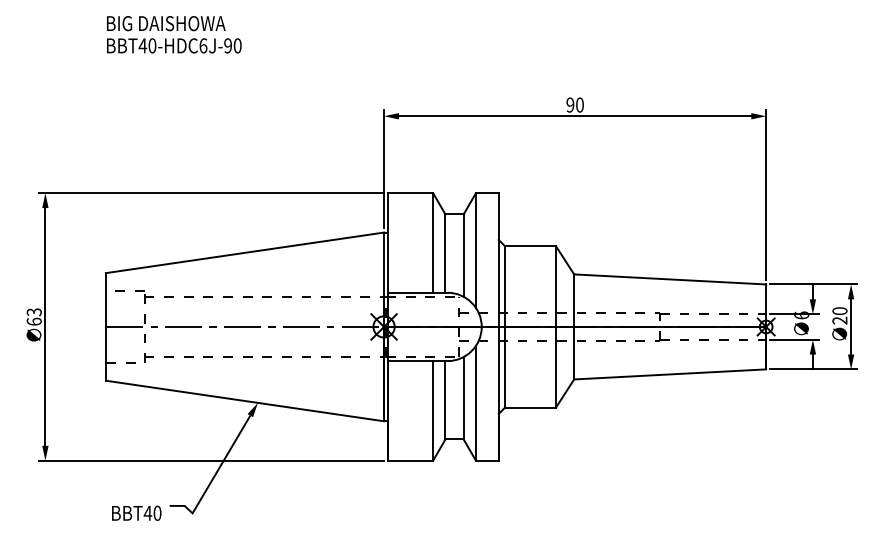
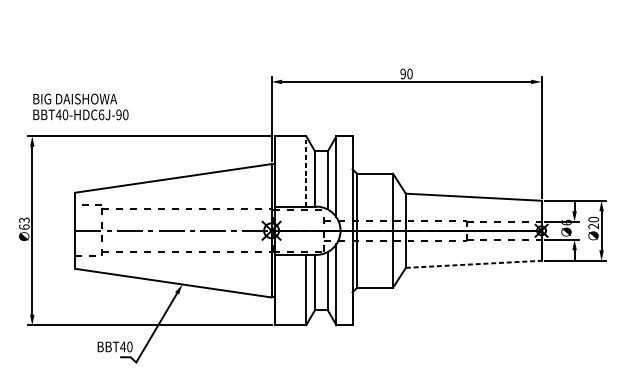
text: (174, 34) -> (81, 106), moved
line: (433, 242) -> (306, 171), solid -> dashed
line: (670, 374) -> (473, 264), solid -> dashed
text: (136, 512) -> (115, 346), moved

